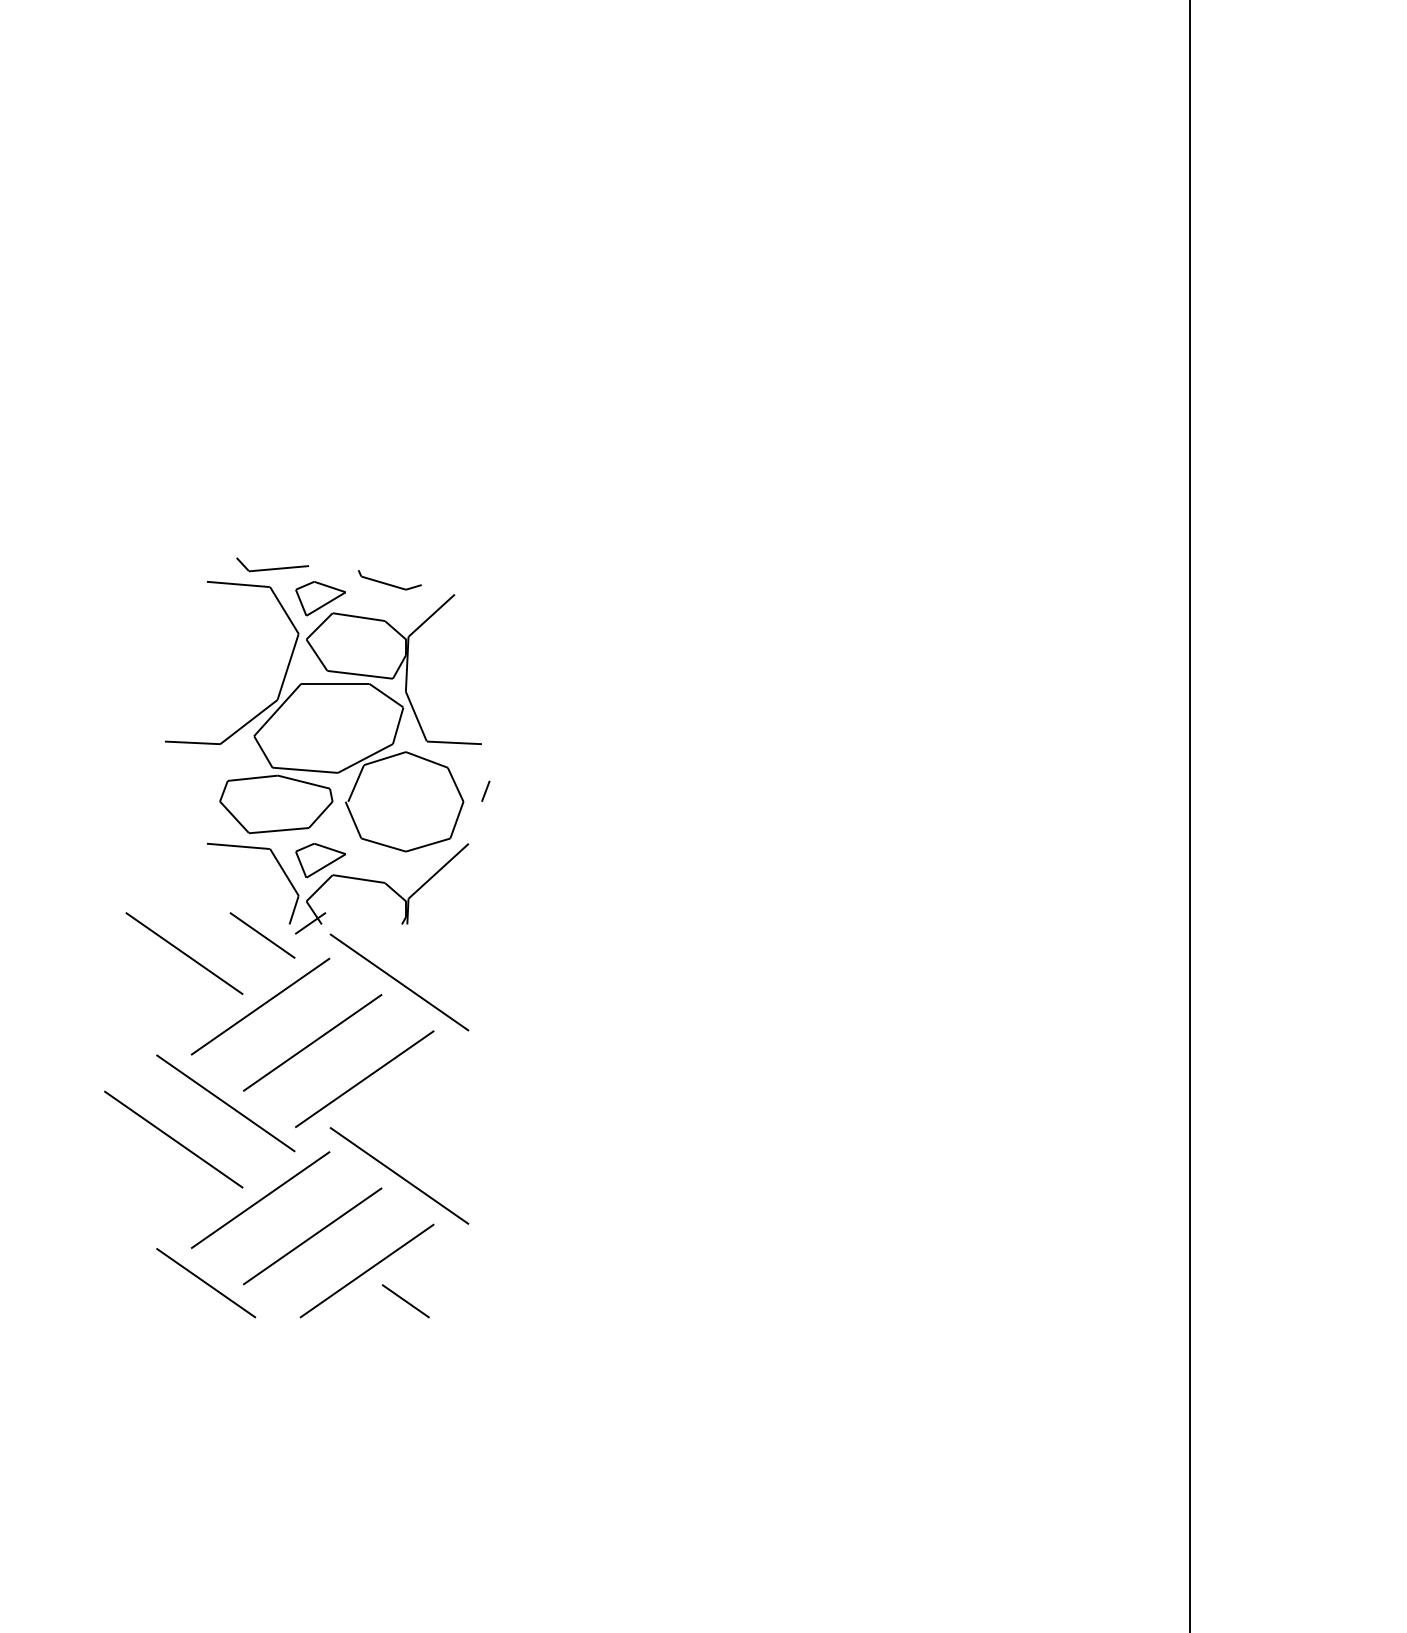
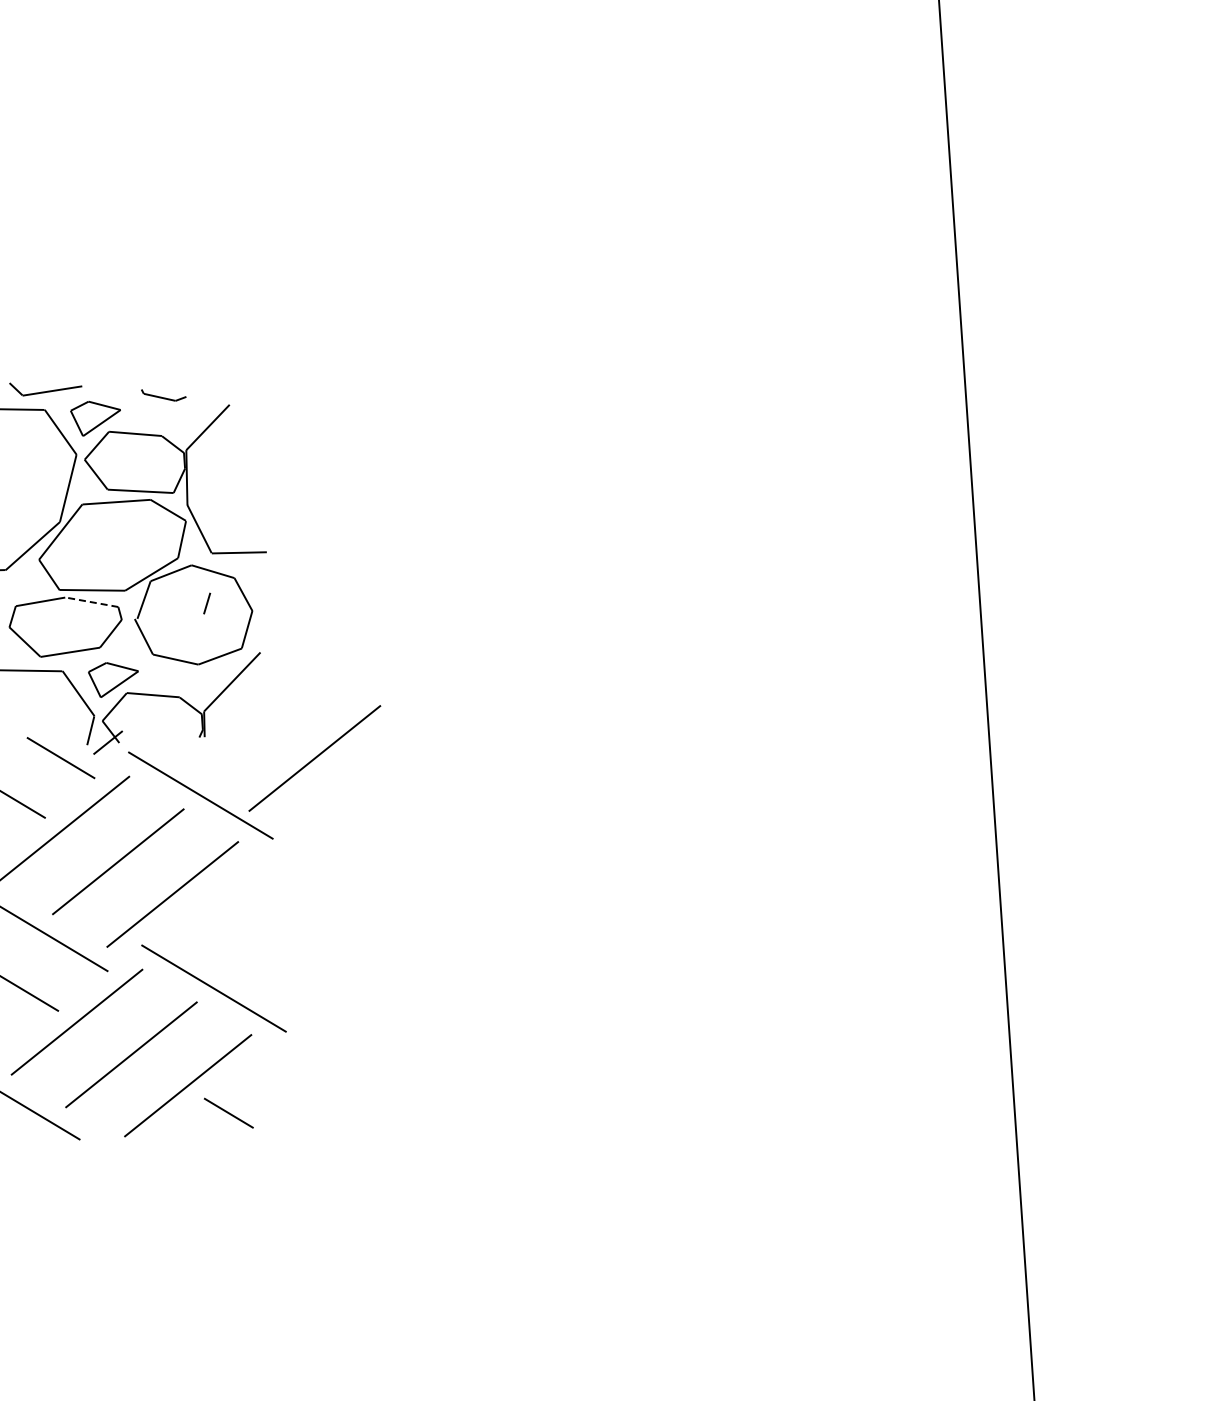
part: (389, 580) -> (163, 395), size x0.7
line: (303, 782) -> (91, 602), solid -> dashed
line: (485, 790) -> (206, 602), moved
line: (515, 952) -> (314, 757), added

